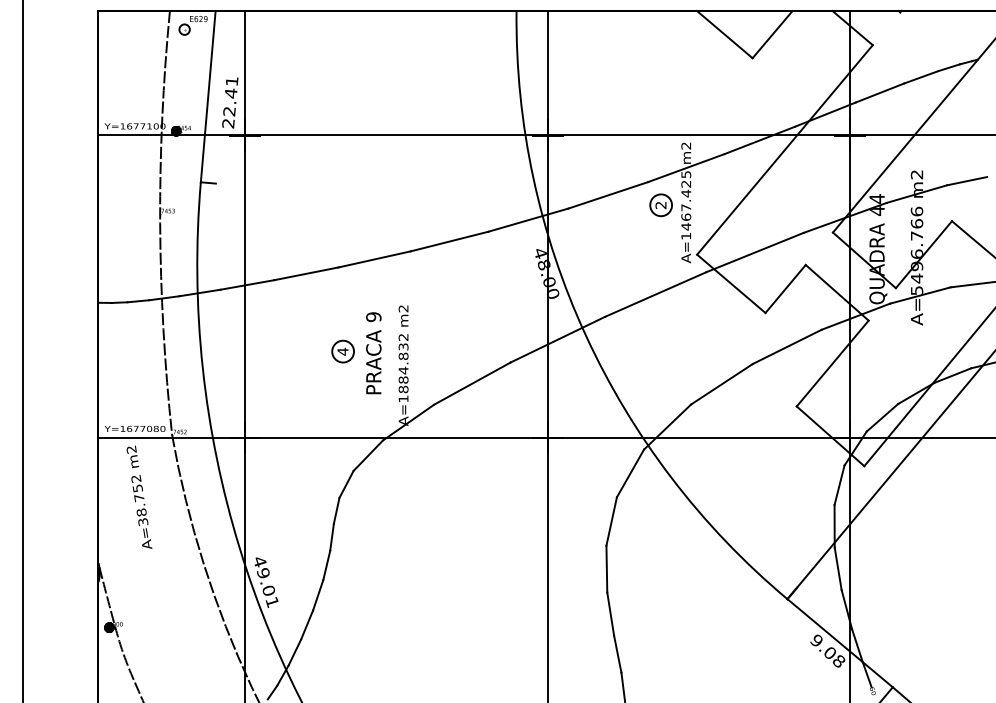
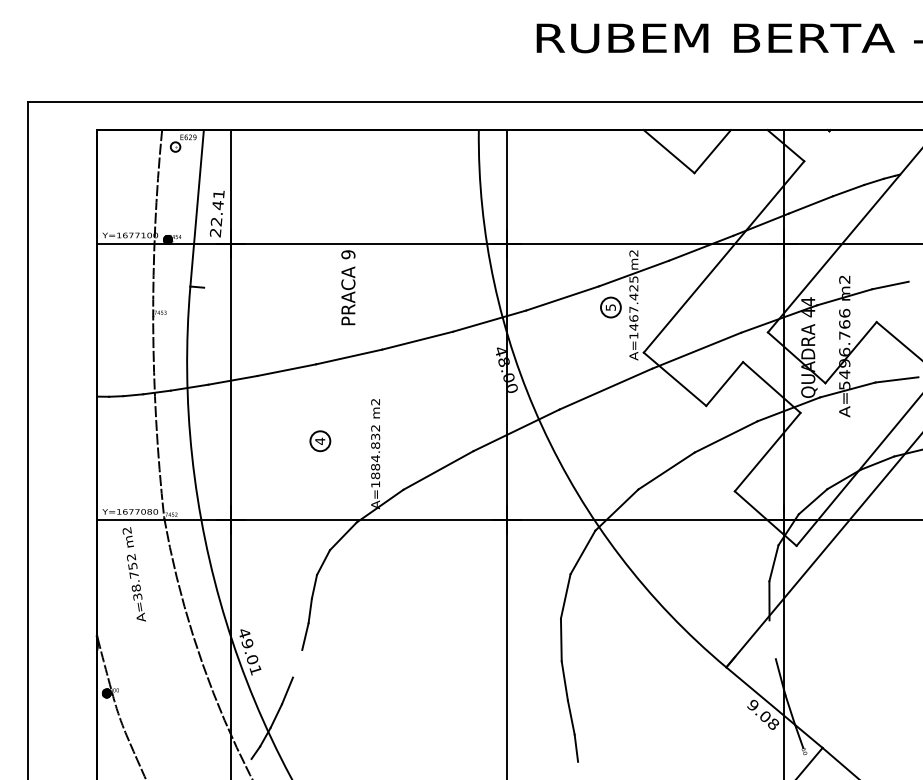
text: (660, 205) -> (610, 307), 2 -> 5
text: (373, 352) -> (348, 287), moved
line: (837, 568) -> (772, 639), removed
line: (318, 594) -> (297, 663), removed

